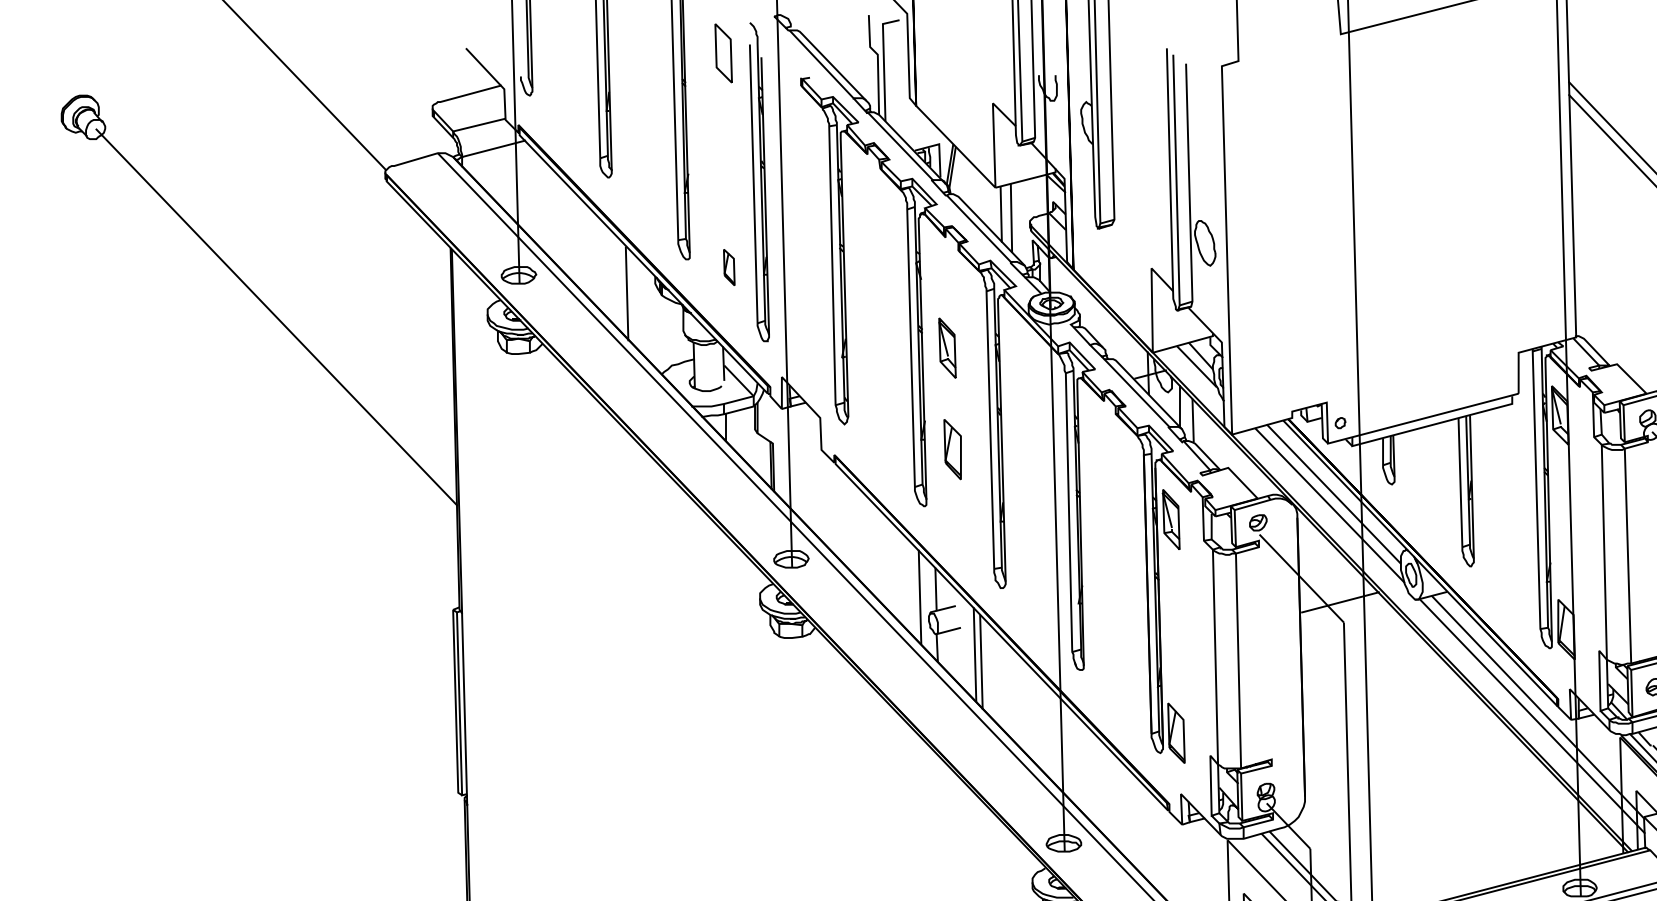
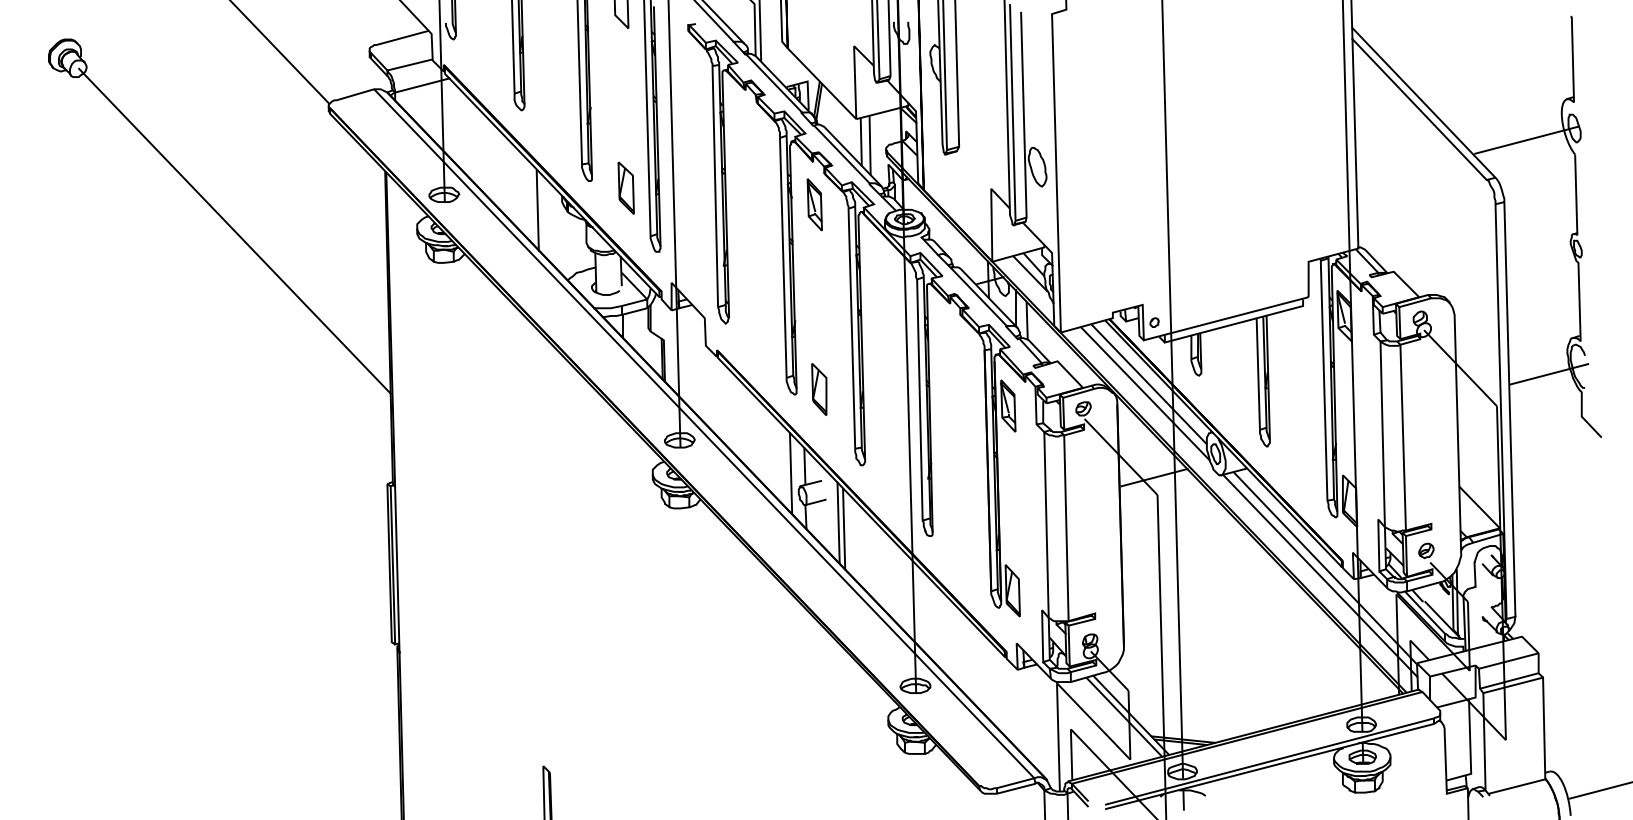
part: (728, 266) -> (625, 187), size x1.67
part: (947, 347) -> (814, 204), moved
part: (952, 449) -> (819, 389), moved

